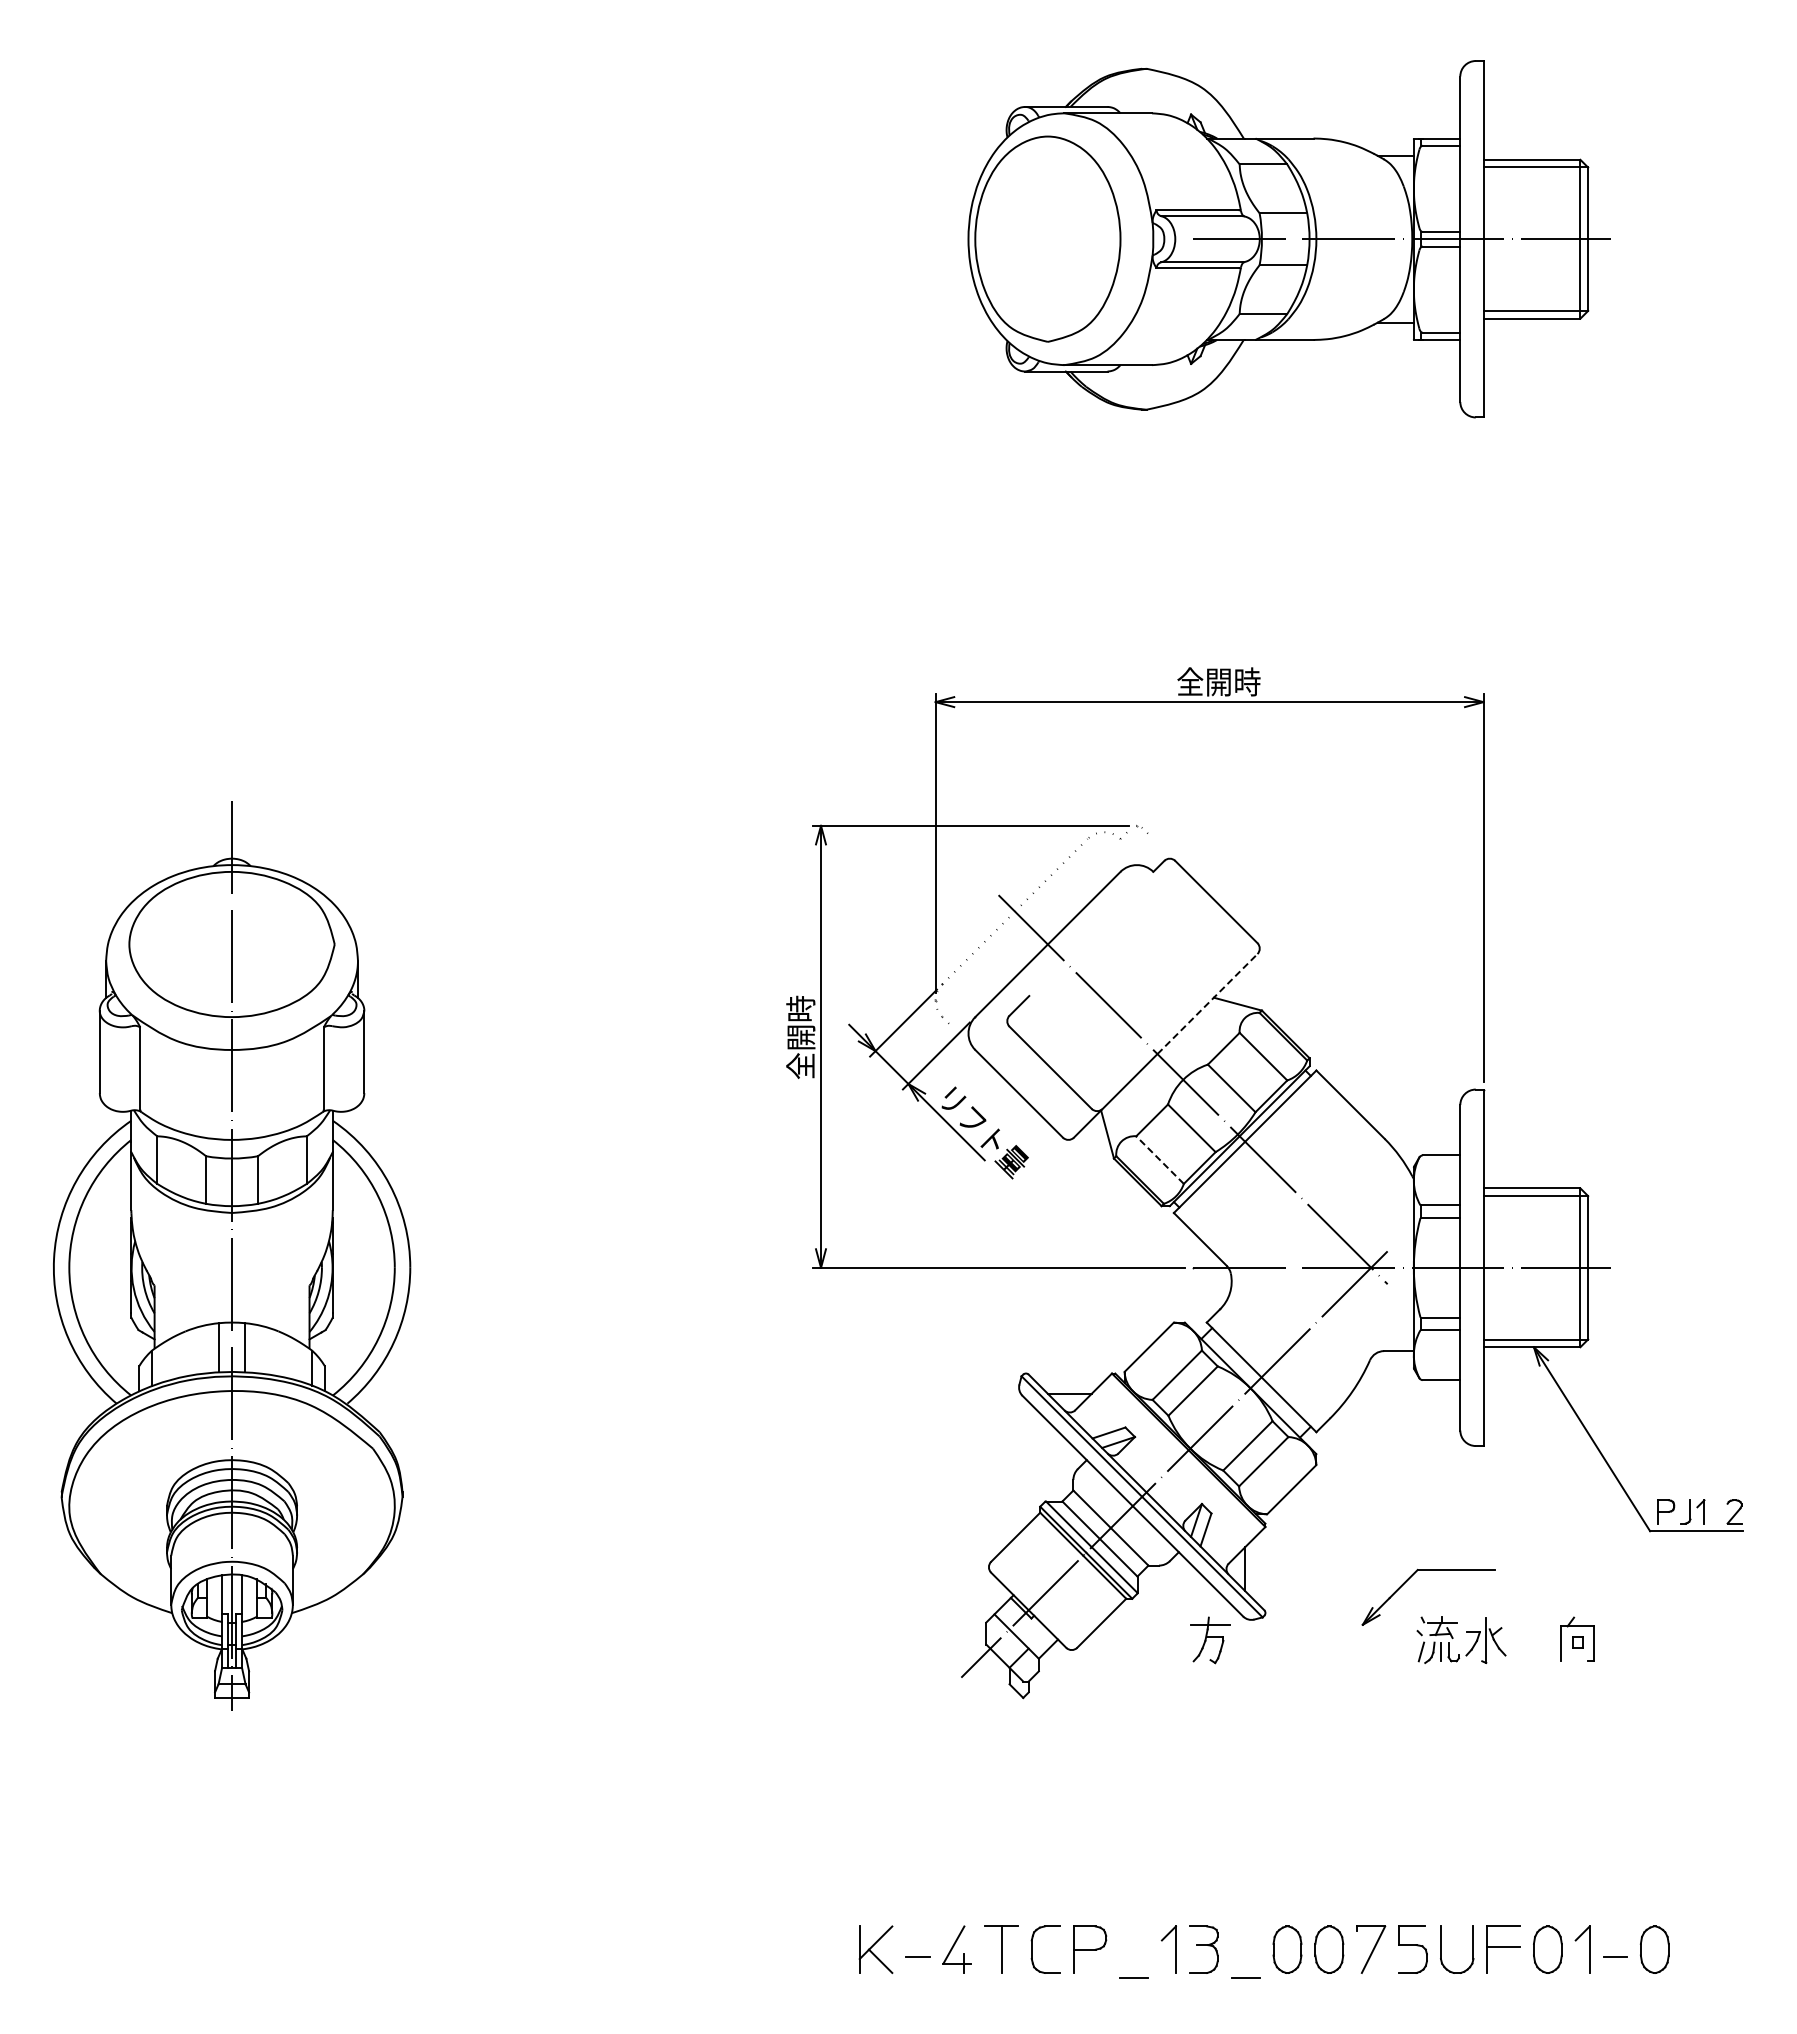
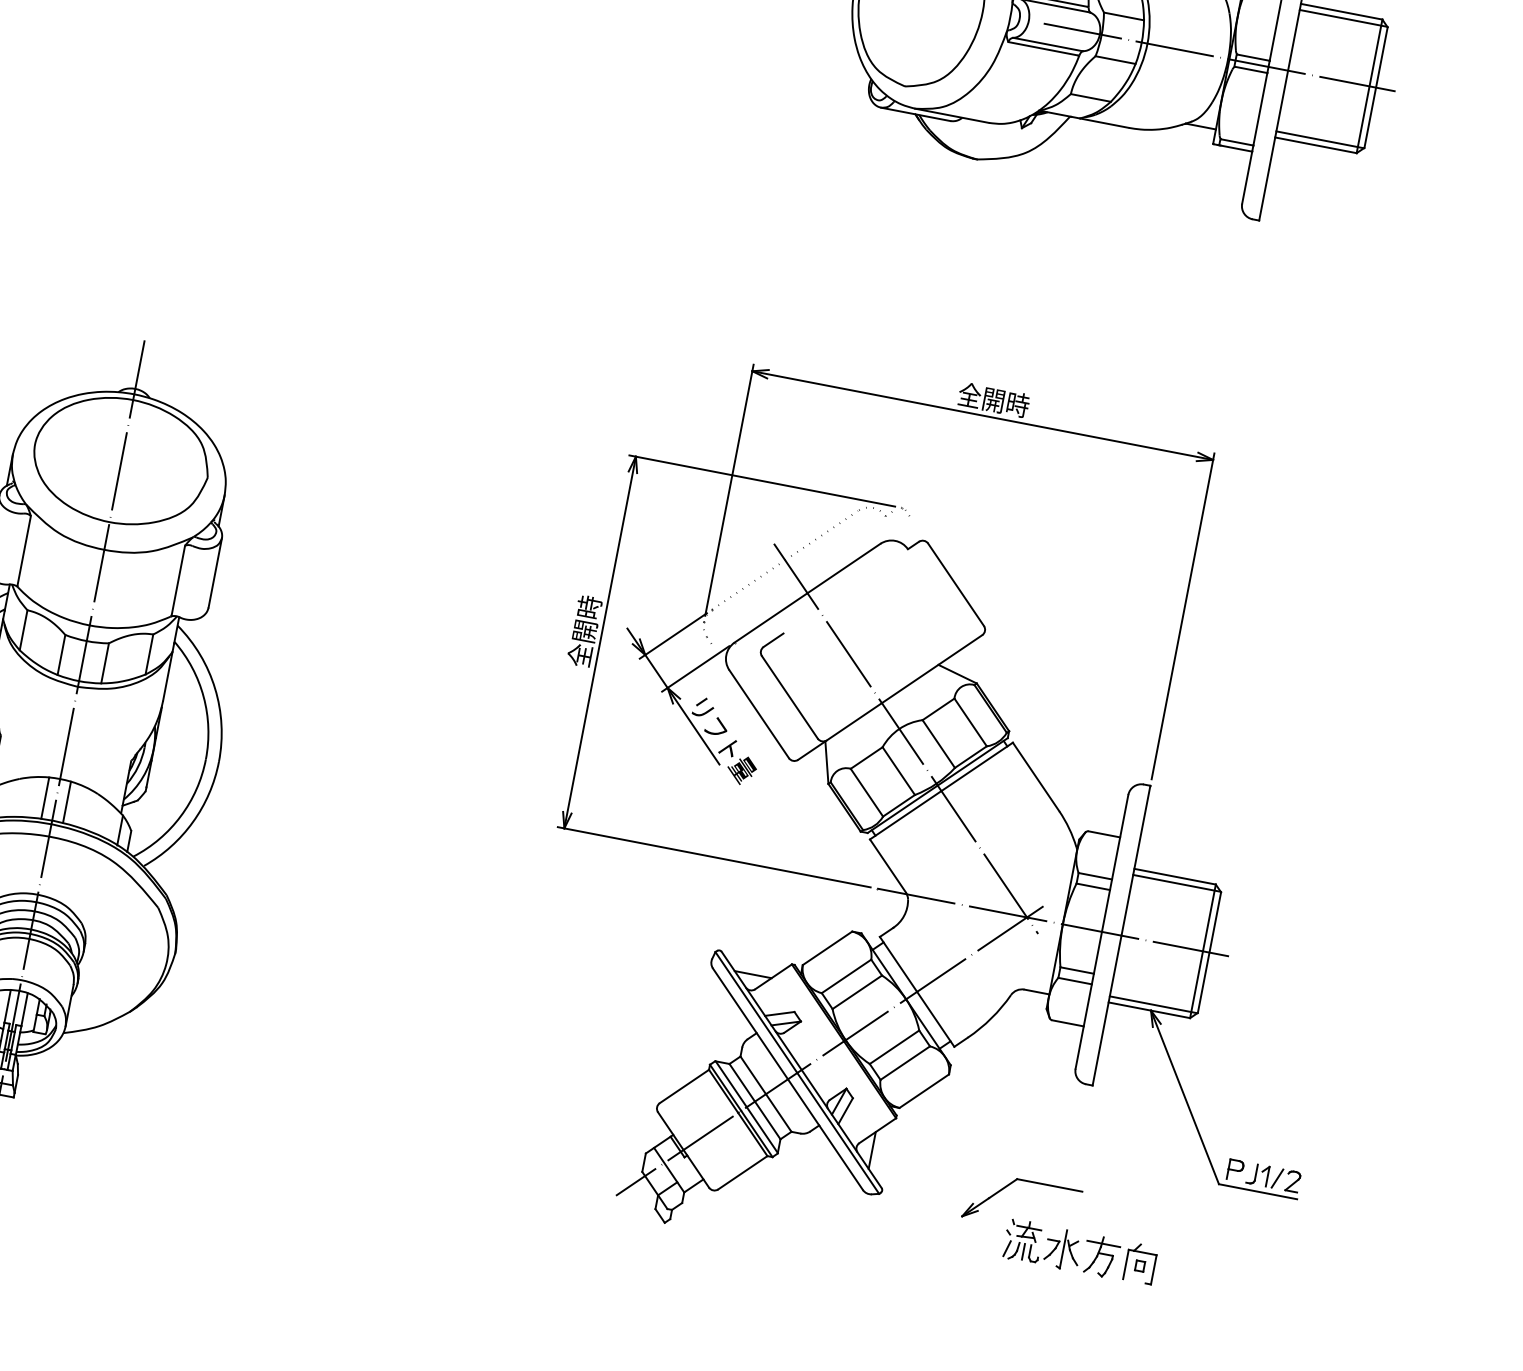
line: (1207, 1004) -> (932, 669), dashed -> solid
line: (1160, 1160) -> (867, 793), dashed -> solid
line: (1715, 1511) -> (1277, 1178), added
part: (1210, 1640) -> (1101, 1256), moved

